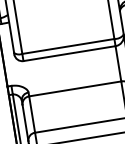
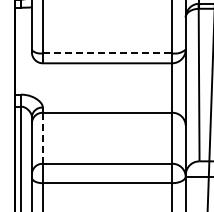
line: (68, 46) -> (107, 53), solid -> dashed
line: (31, 114) -> (42, 138), solid -> dashed

